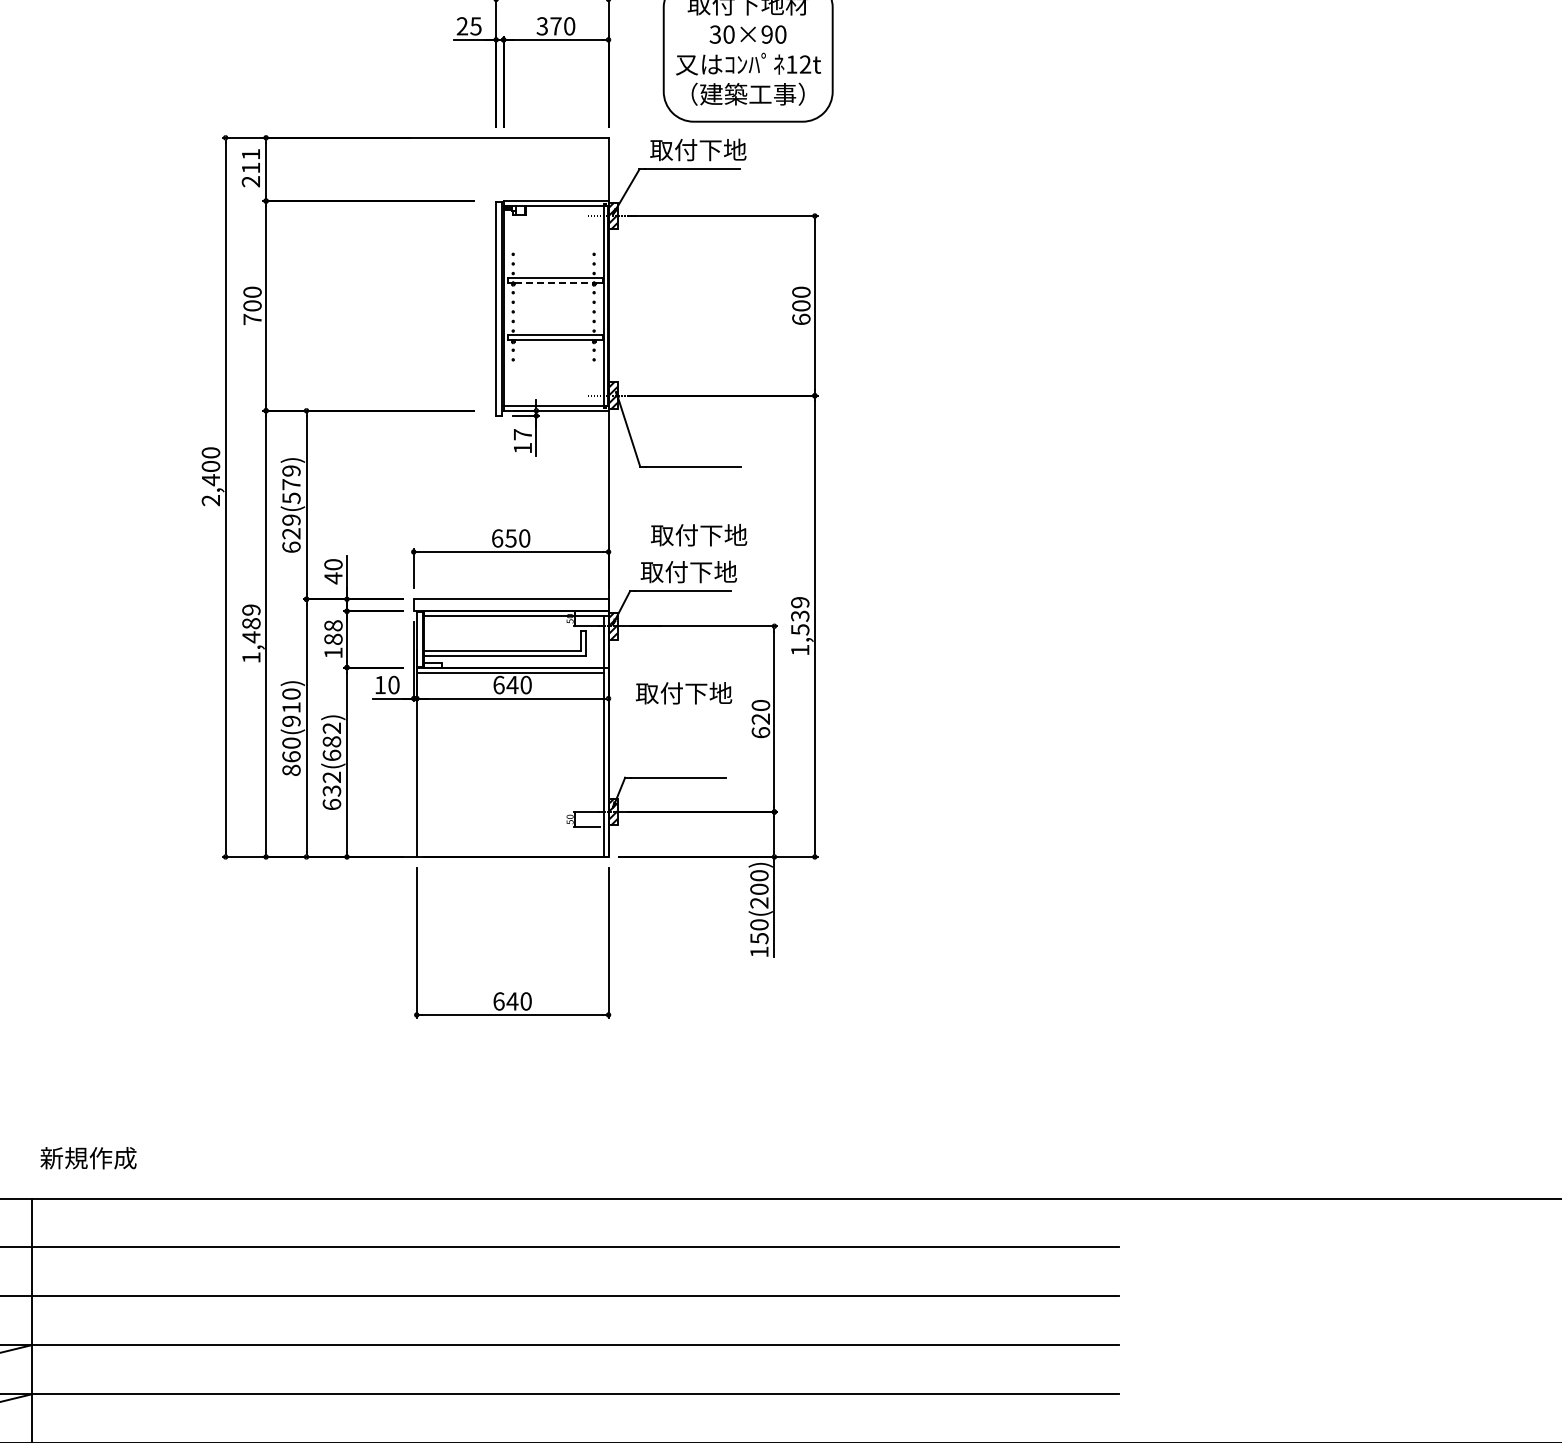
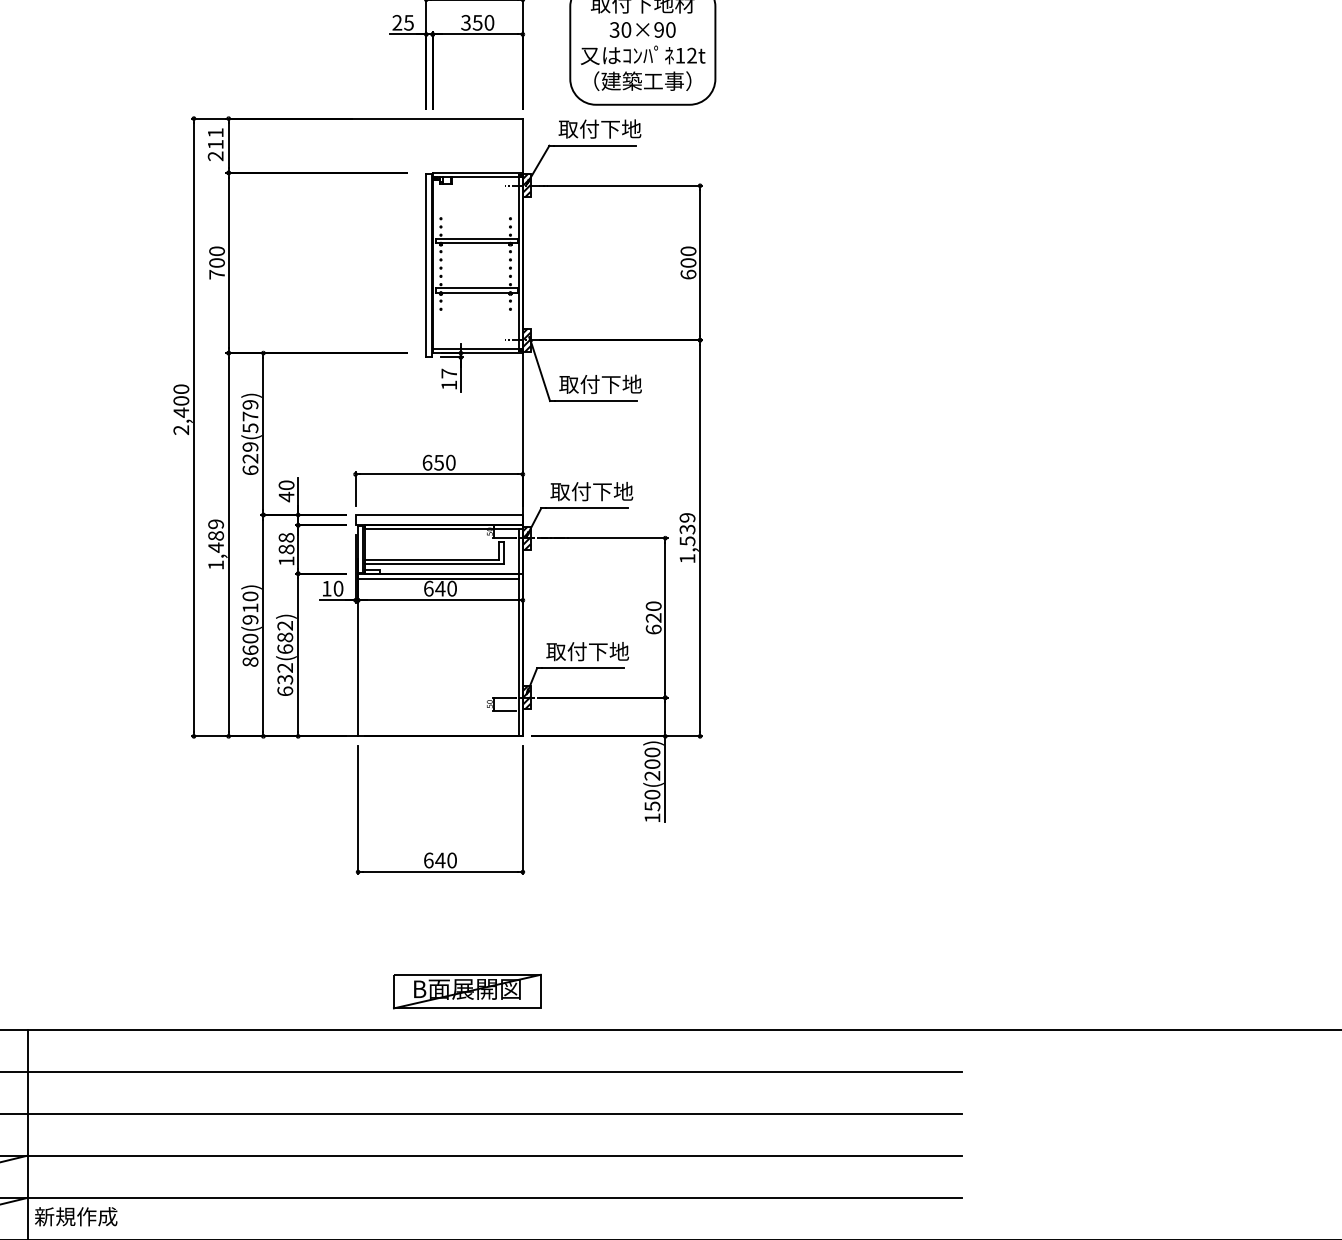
text: (555, 26) -> (477, 22), 370 -> 350
line: (554, 282) -> (476, 242), dashed -> solid
text: (699, 535) -> (600, 384), moved
text: (684, 693) -> (588, 651), moved
part: (543, 1153) -> (466, 991), added
text: (88, 1158) -> (76, 1217), moved

